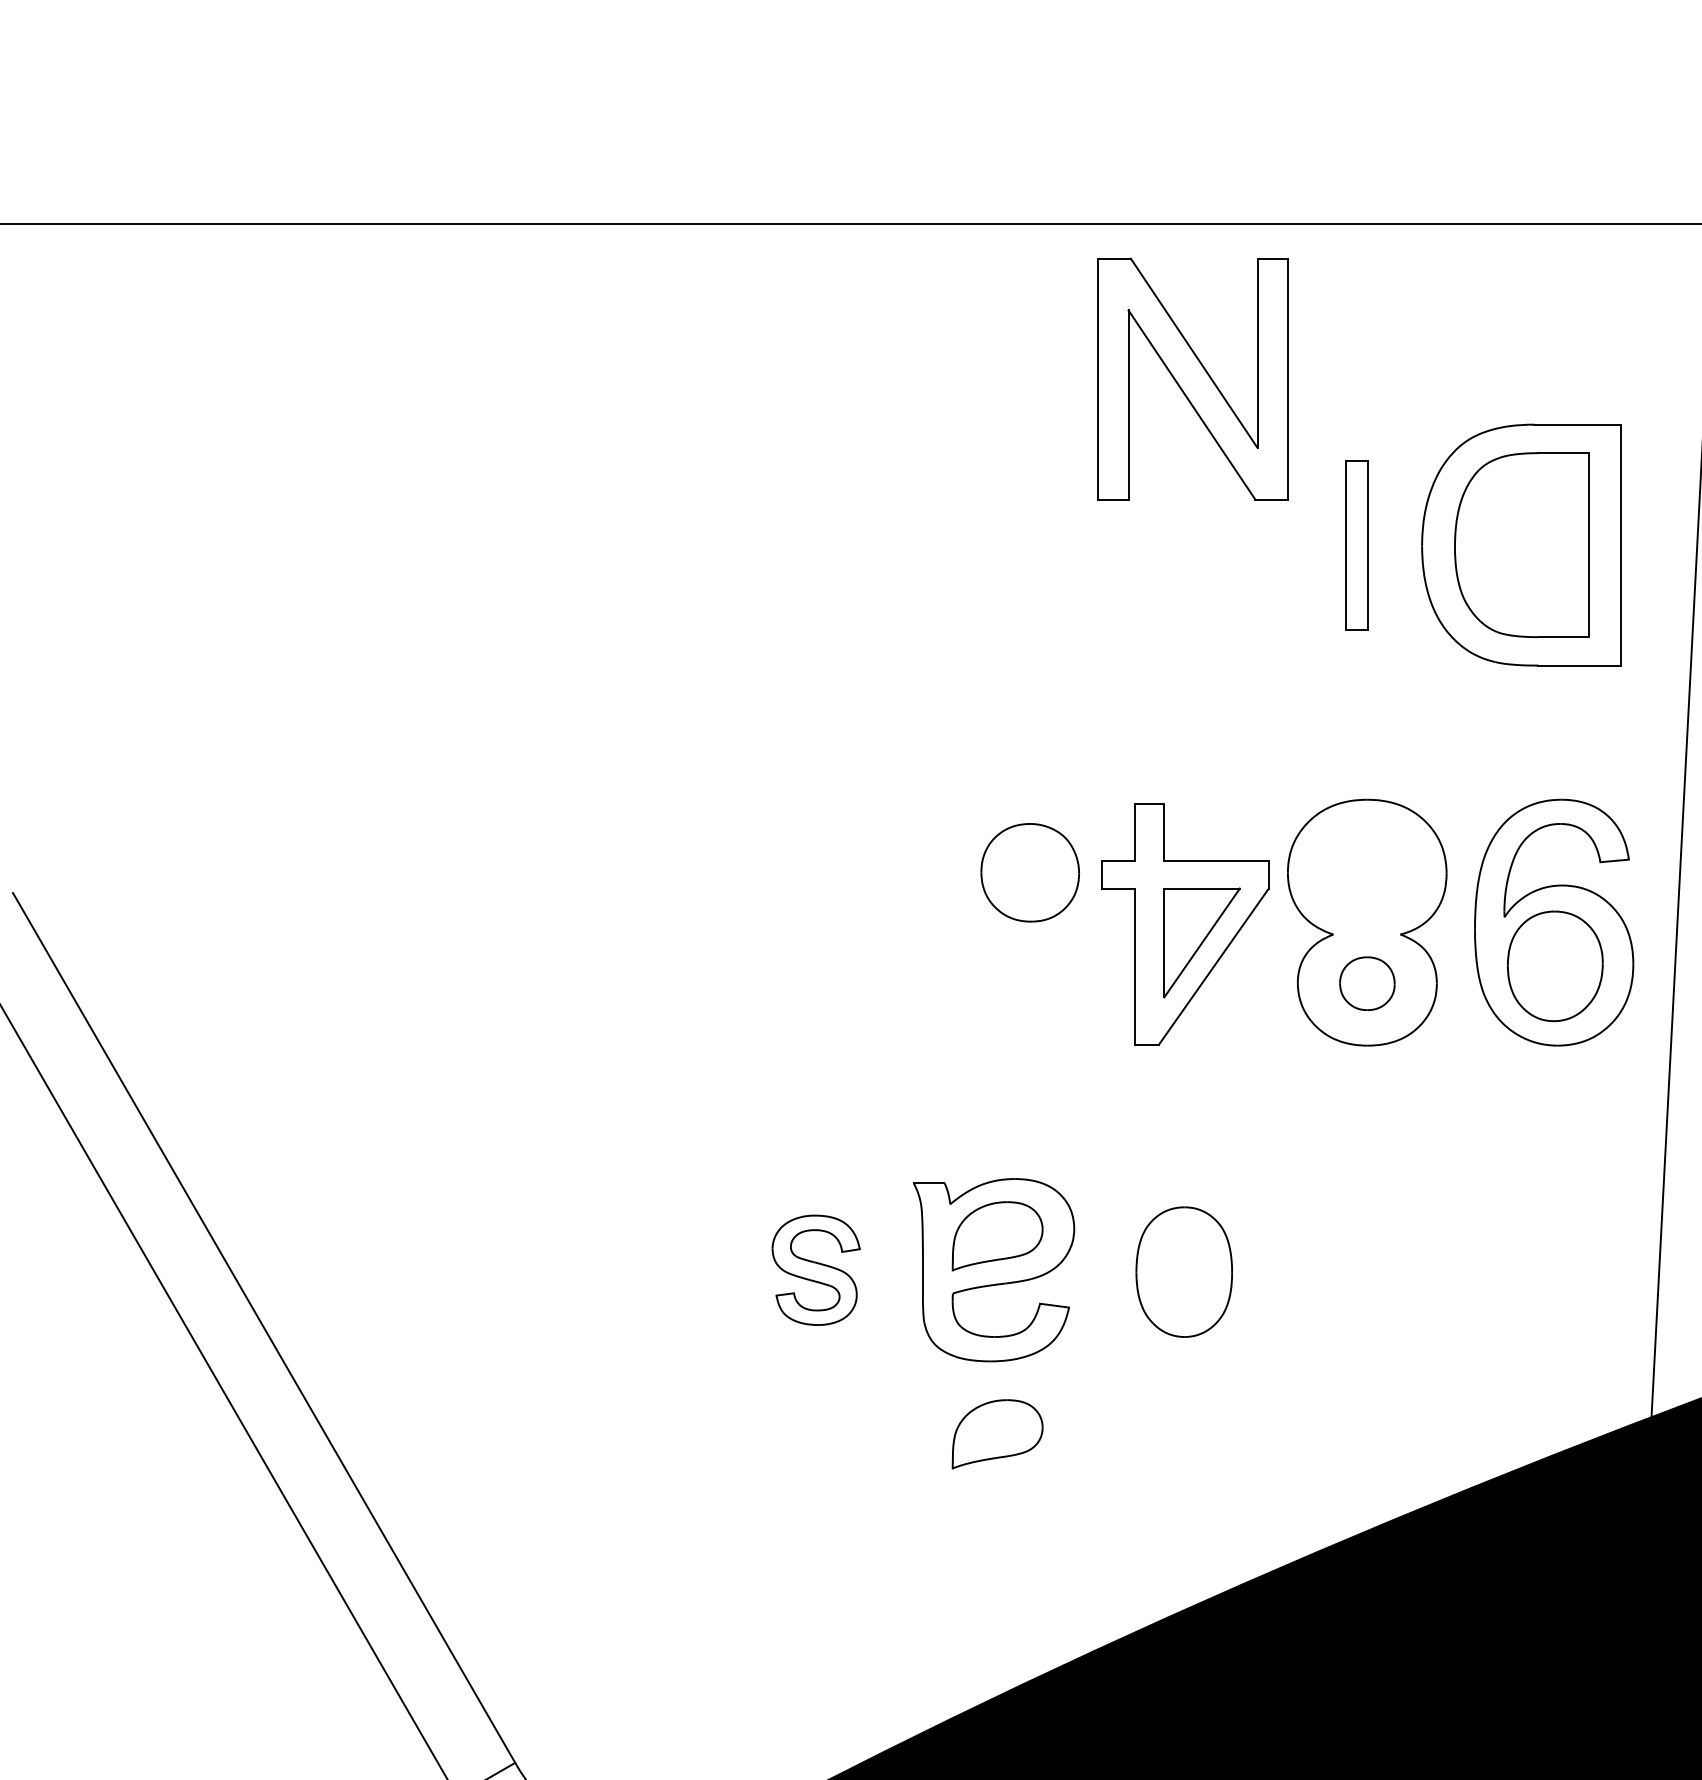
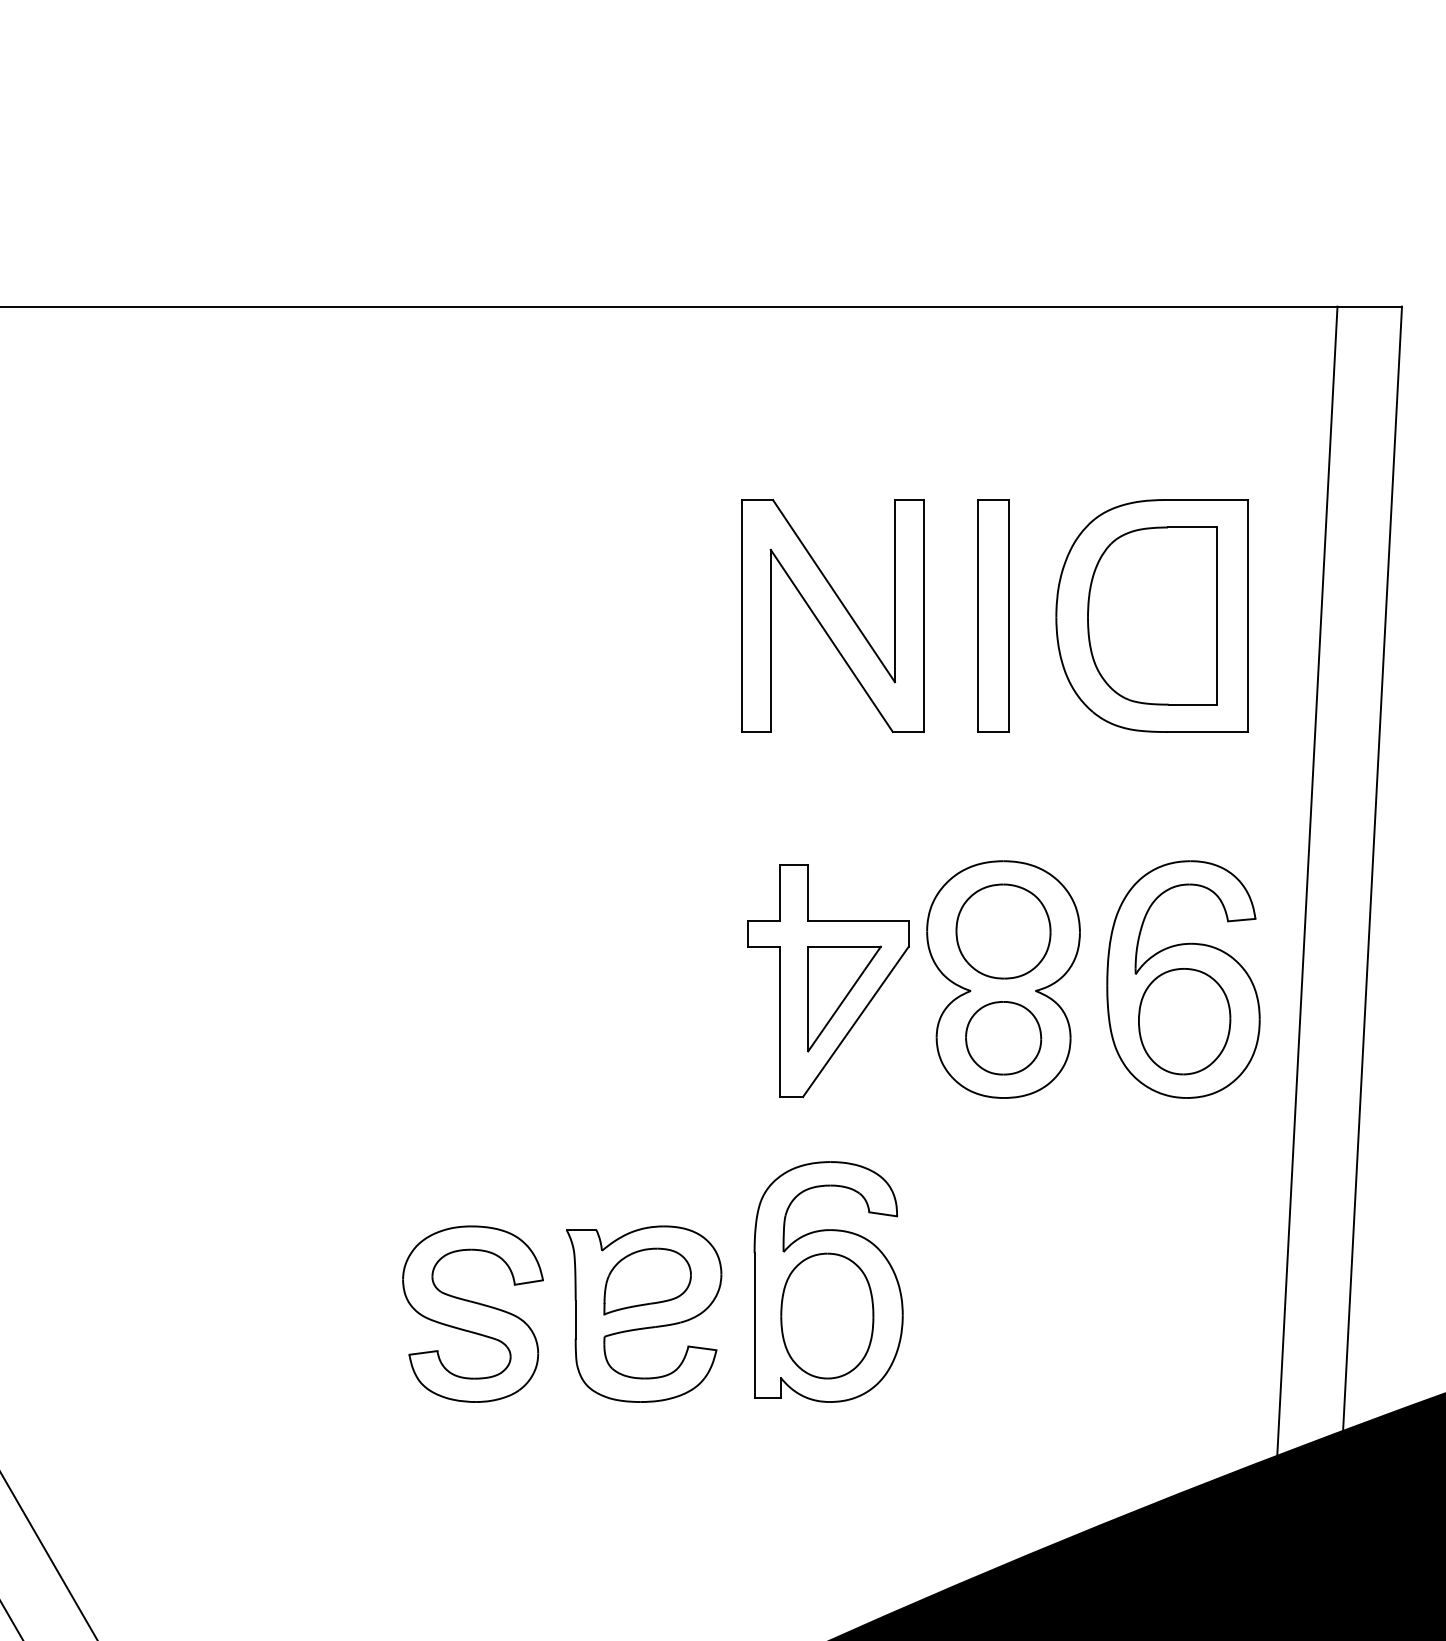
part: (1192, 378) -> (832, 615), moved
part: (1356, 545) -> (993, 616), size x1.43
part: (1029, 872) -> (1002, 931), moved
part: (1367, 983) -> (1003, 1038), size x1.43
part: (1185, 1236) -> (828, 1281), added
part: (815, 1270) -> (472, 1314), size x1.67
part: (997, 1434) -> (647, 1472), removed

